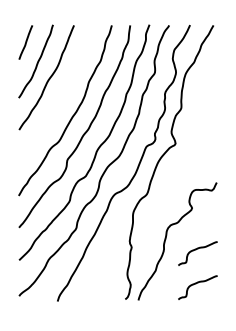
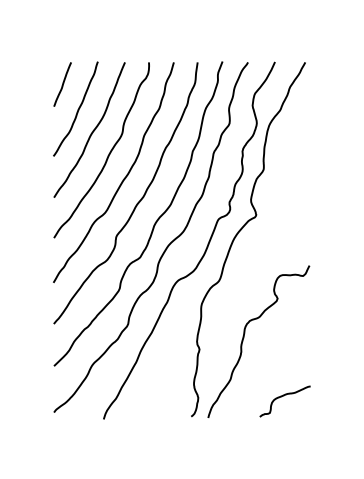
curve: (61, 95) -> (108, 153), added
curve: (197, 249) -> (284, 352), removed

